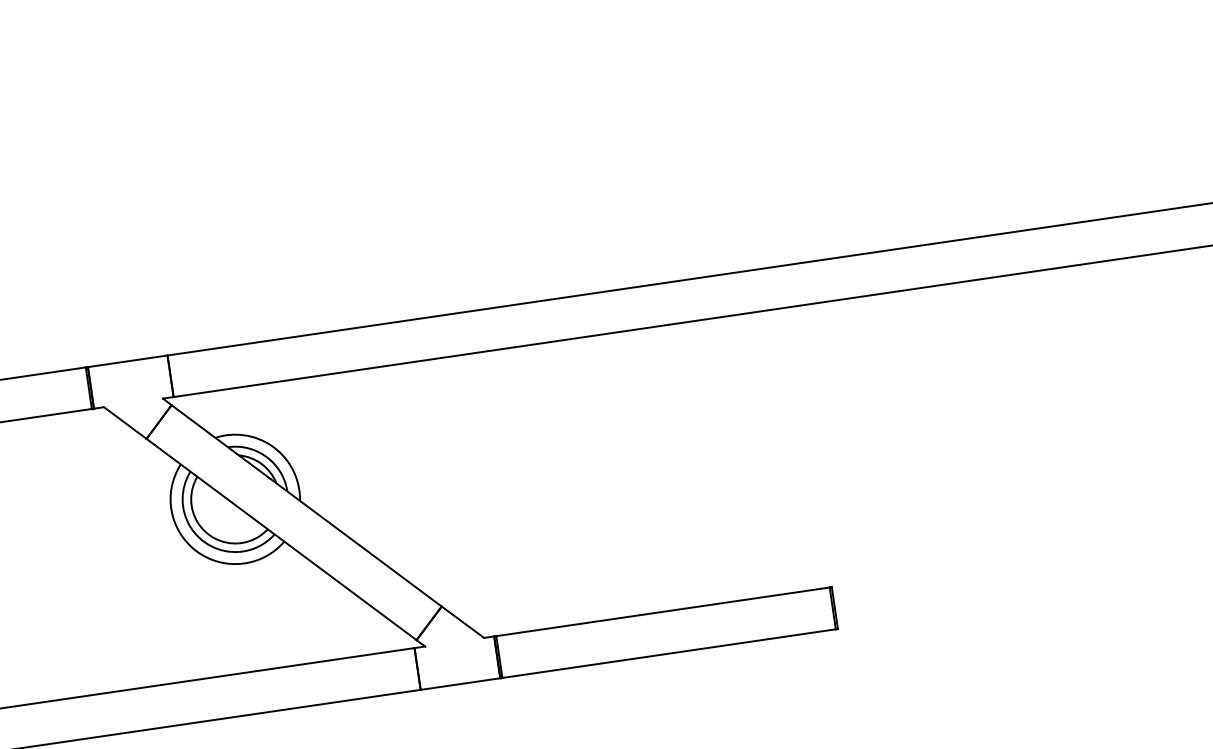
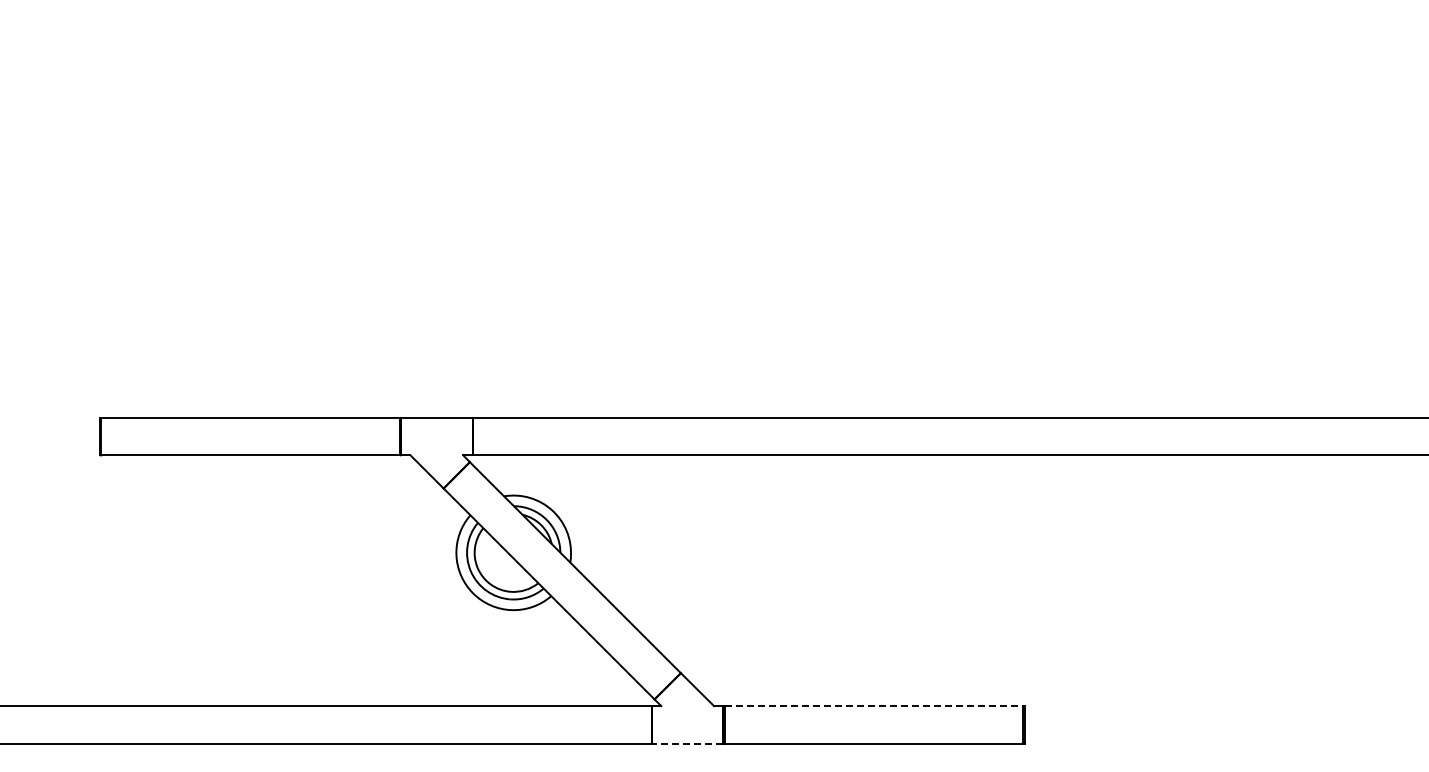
line: (663, 612) -> (874, 706), solid -> dashed
line: (460, 684) -> (687, 743), solid -> dashed

